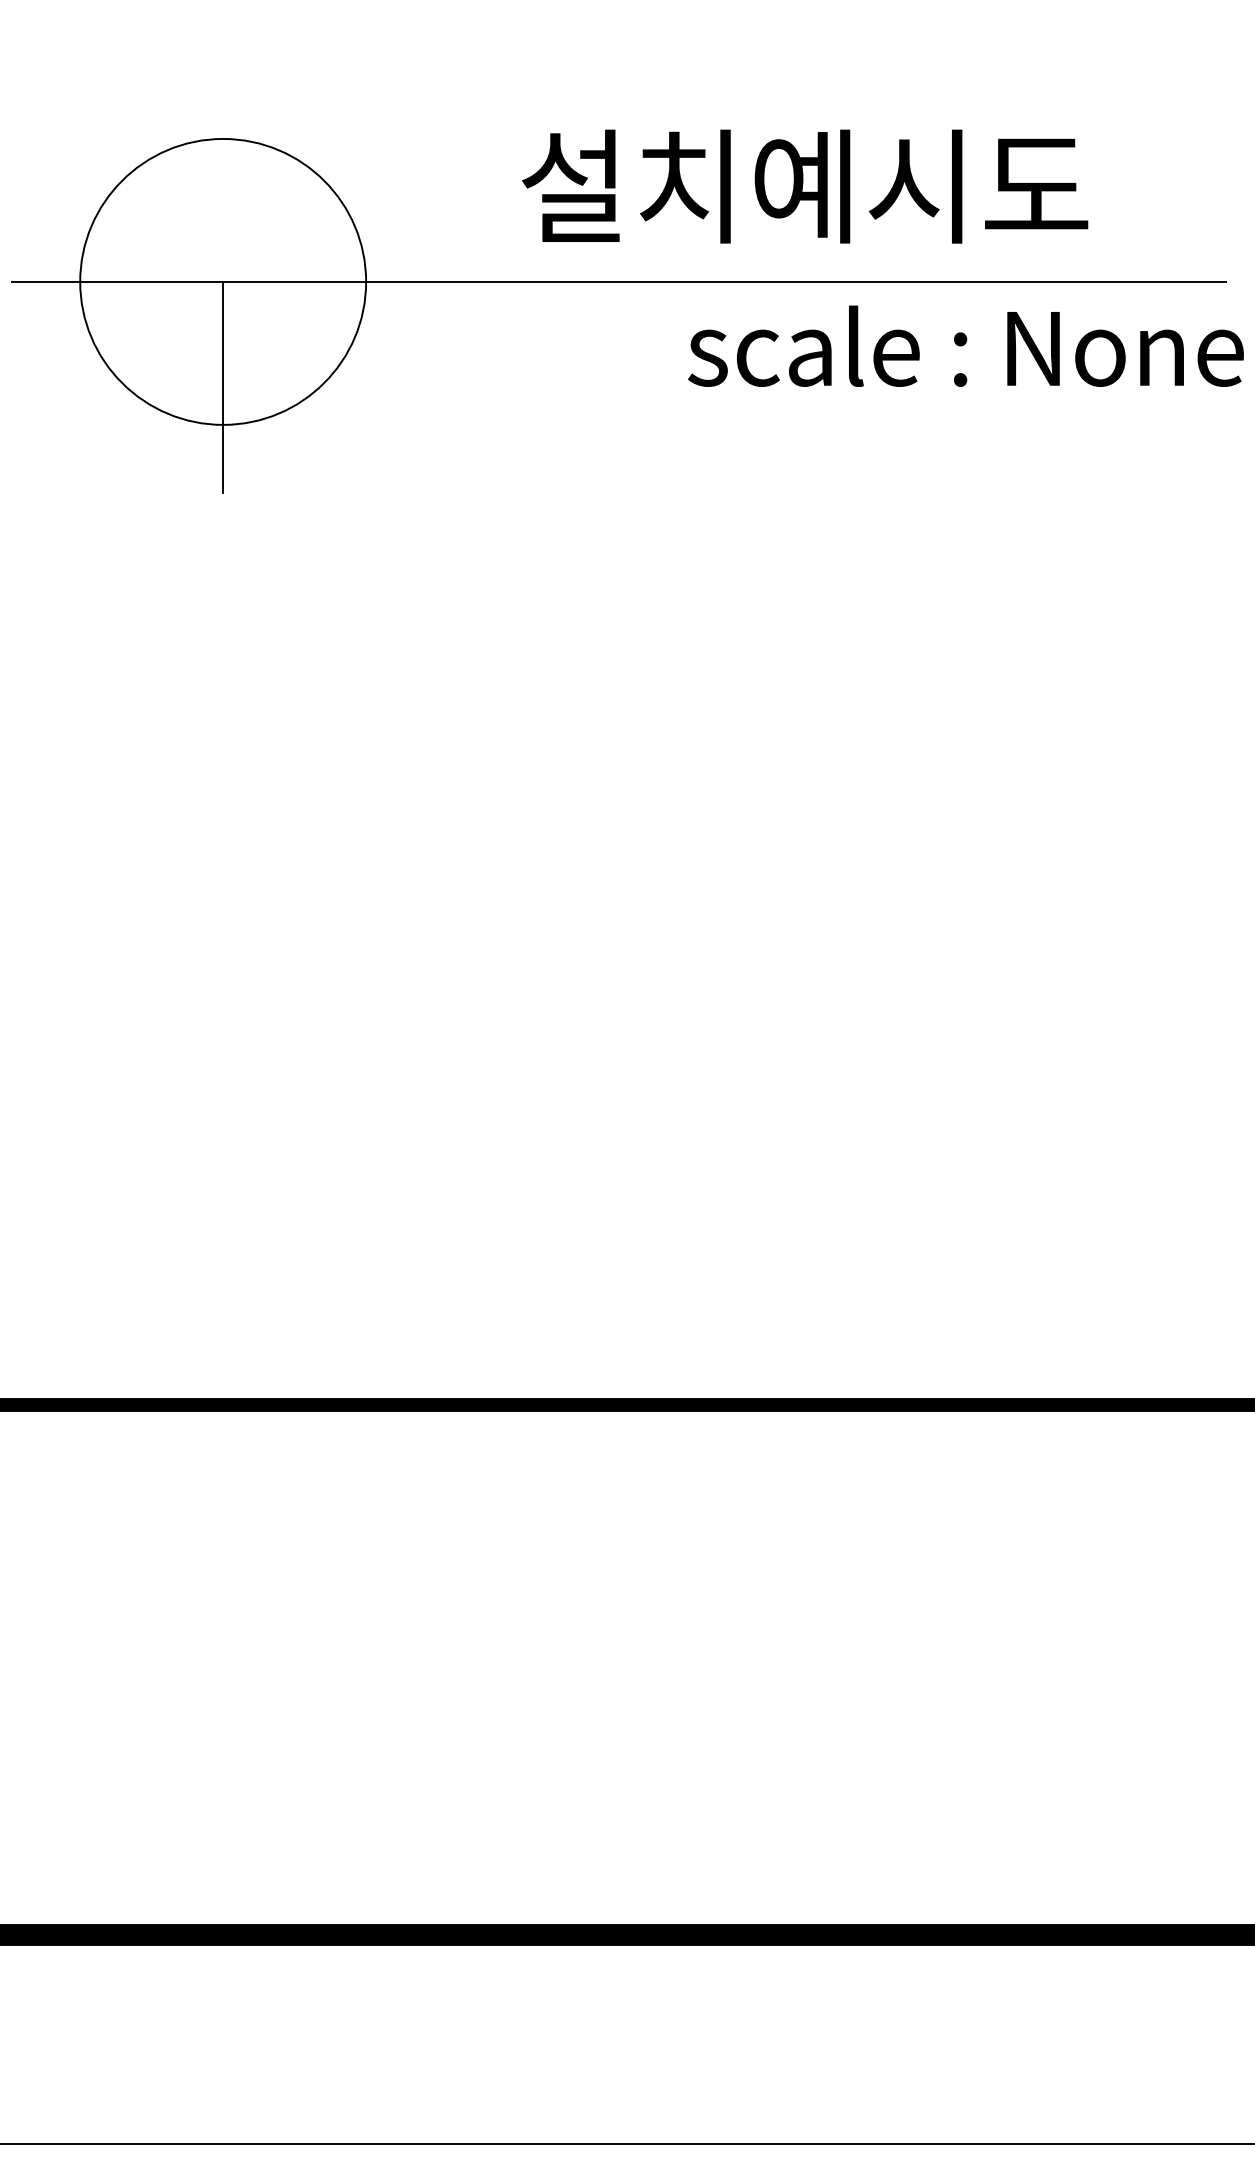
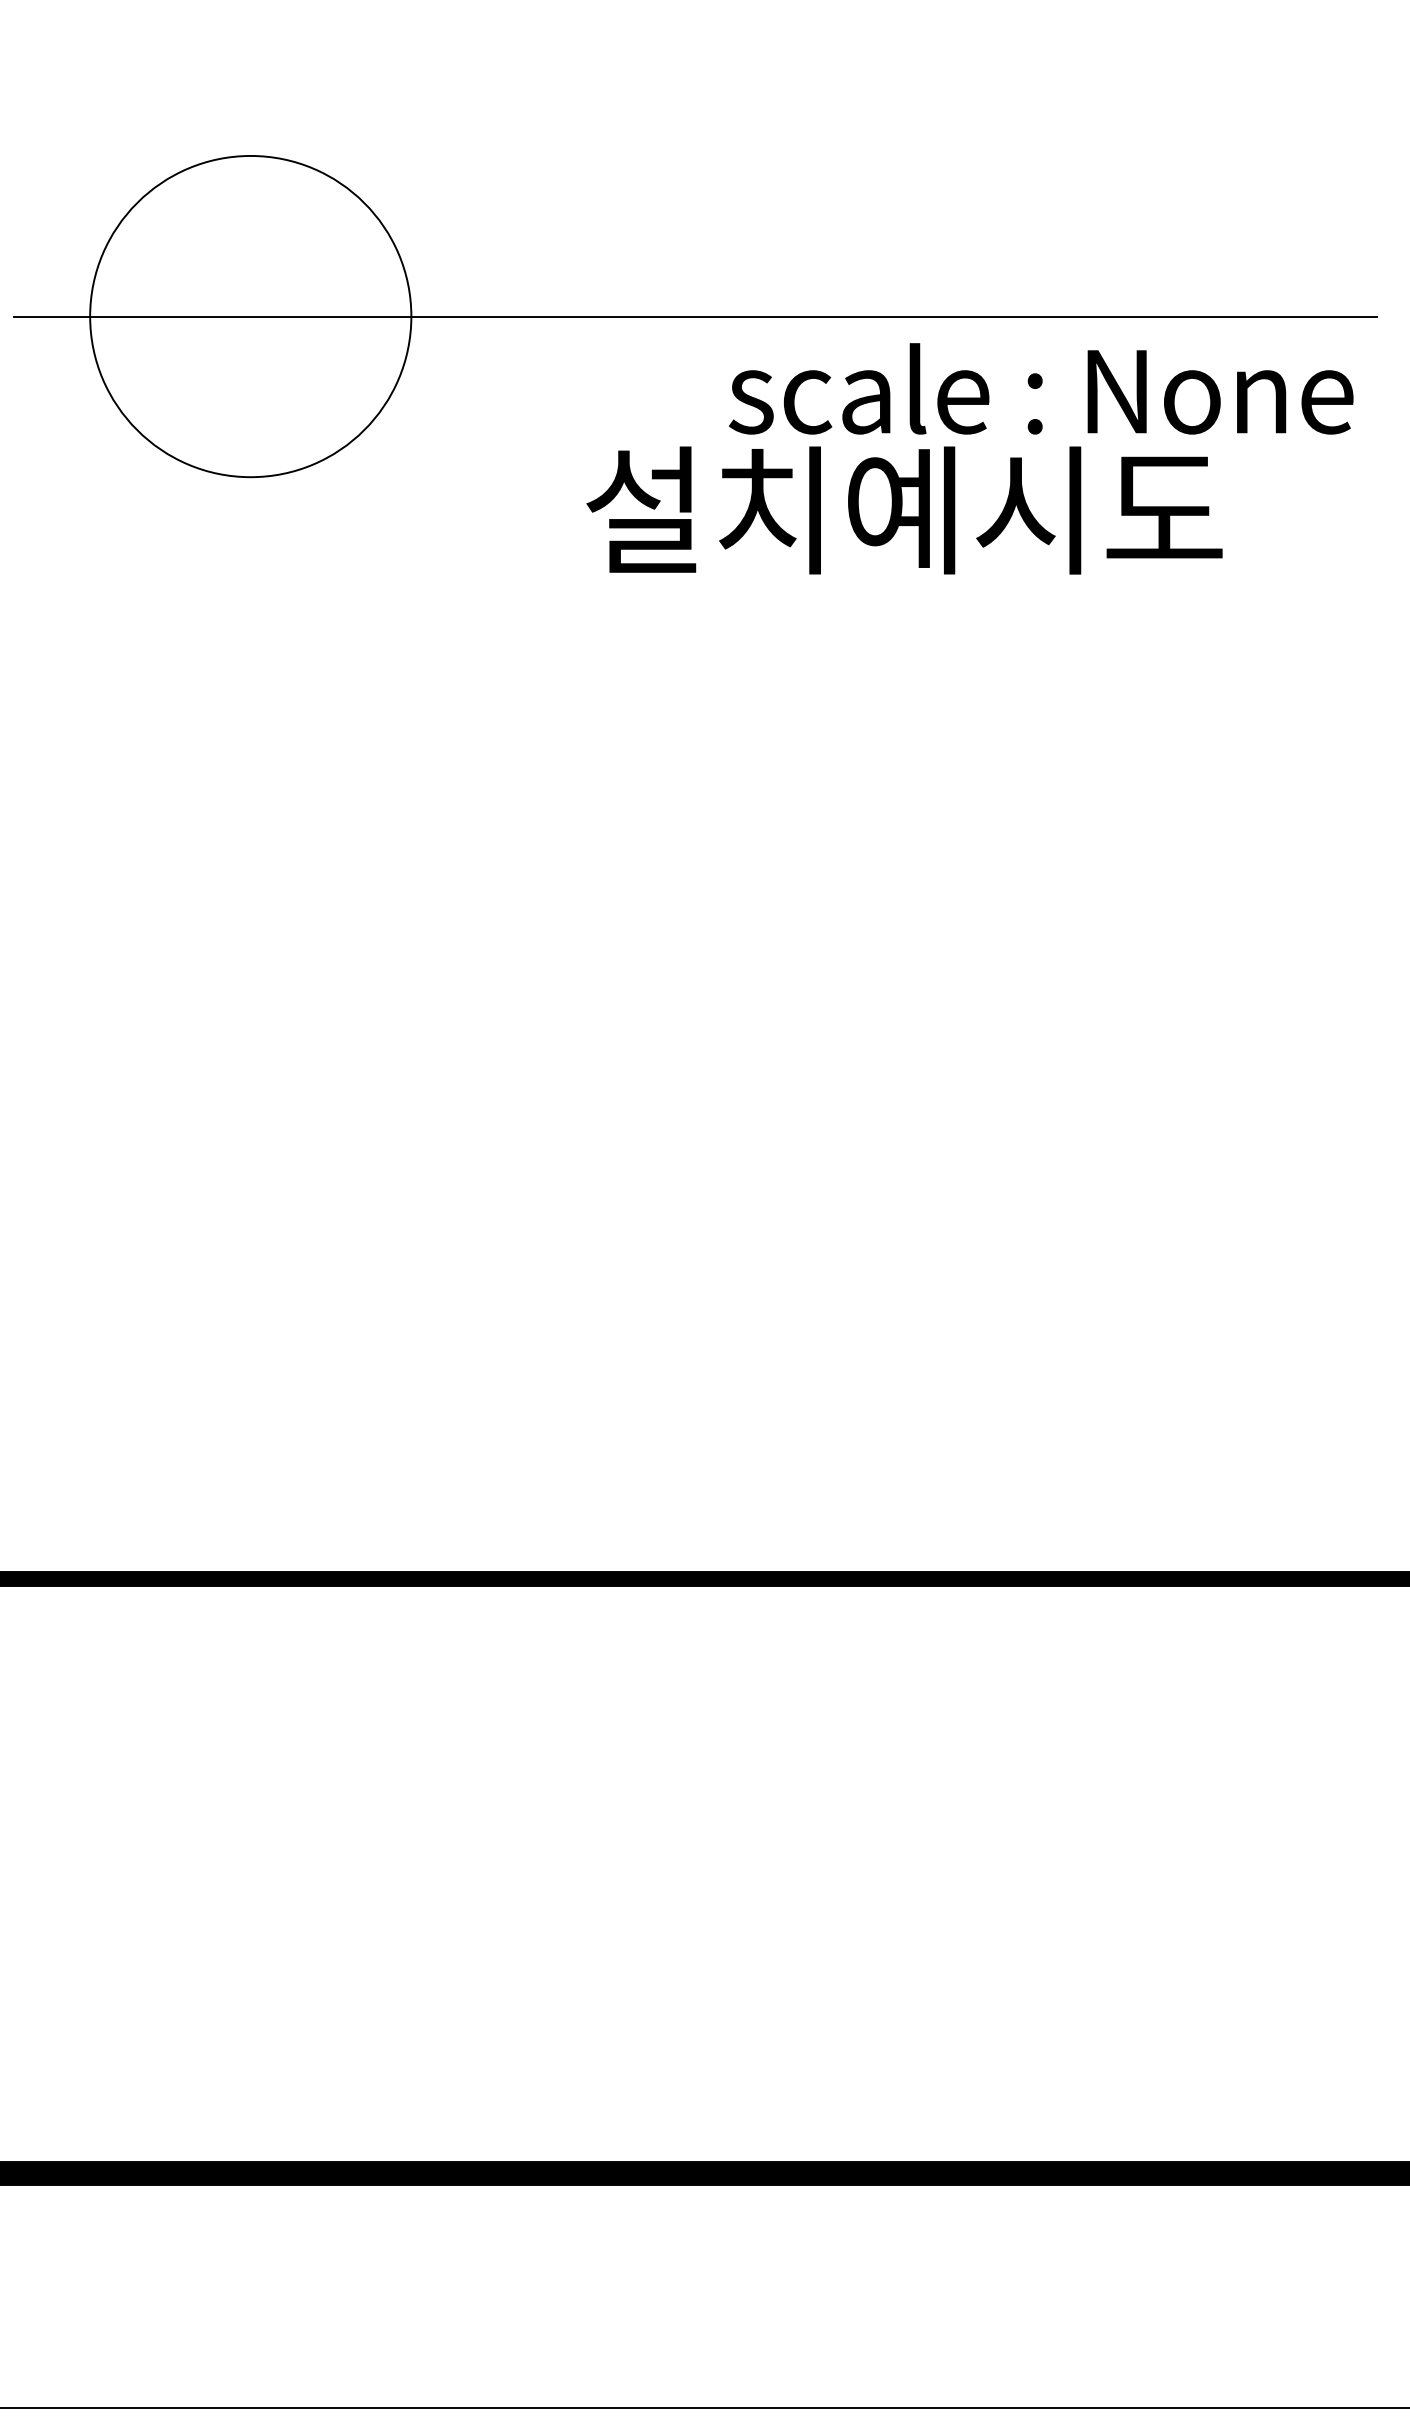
text: (805, 186) -> (904, 510), moved
text: (966, 345) -> (1041, 388), moved
line: (222, 386) -> (250, 434), removed

